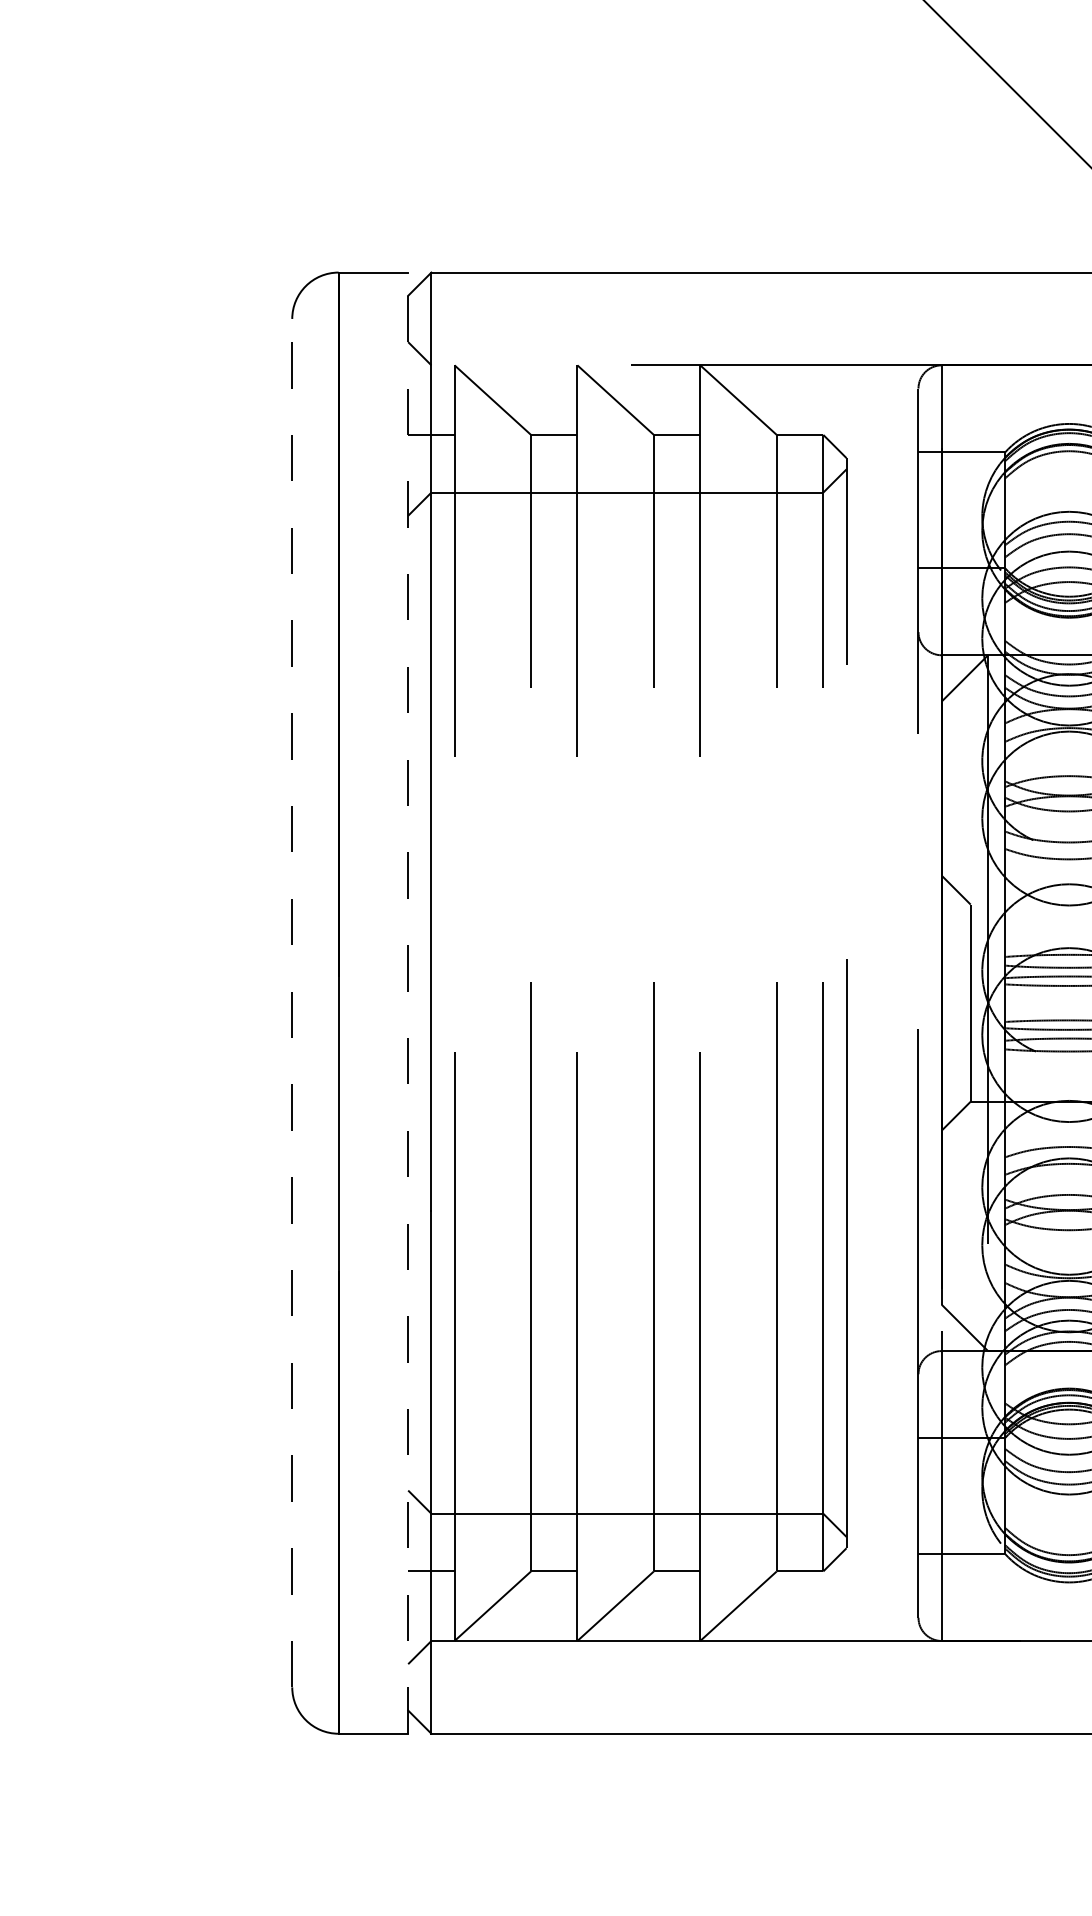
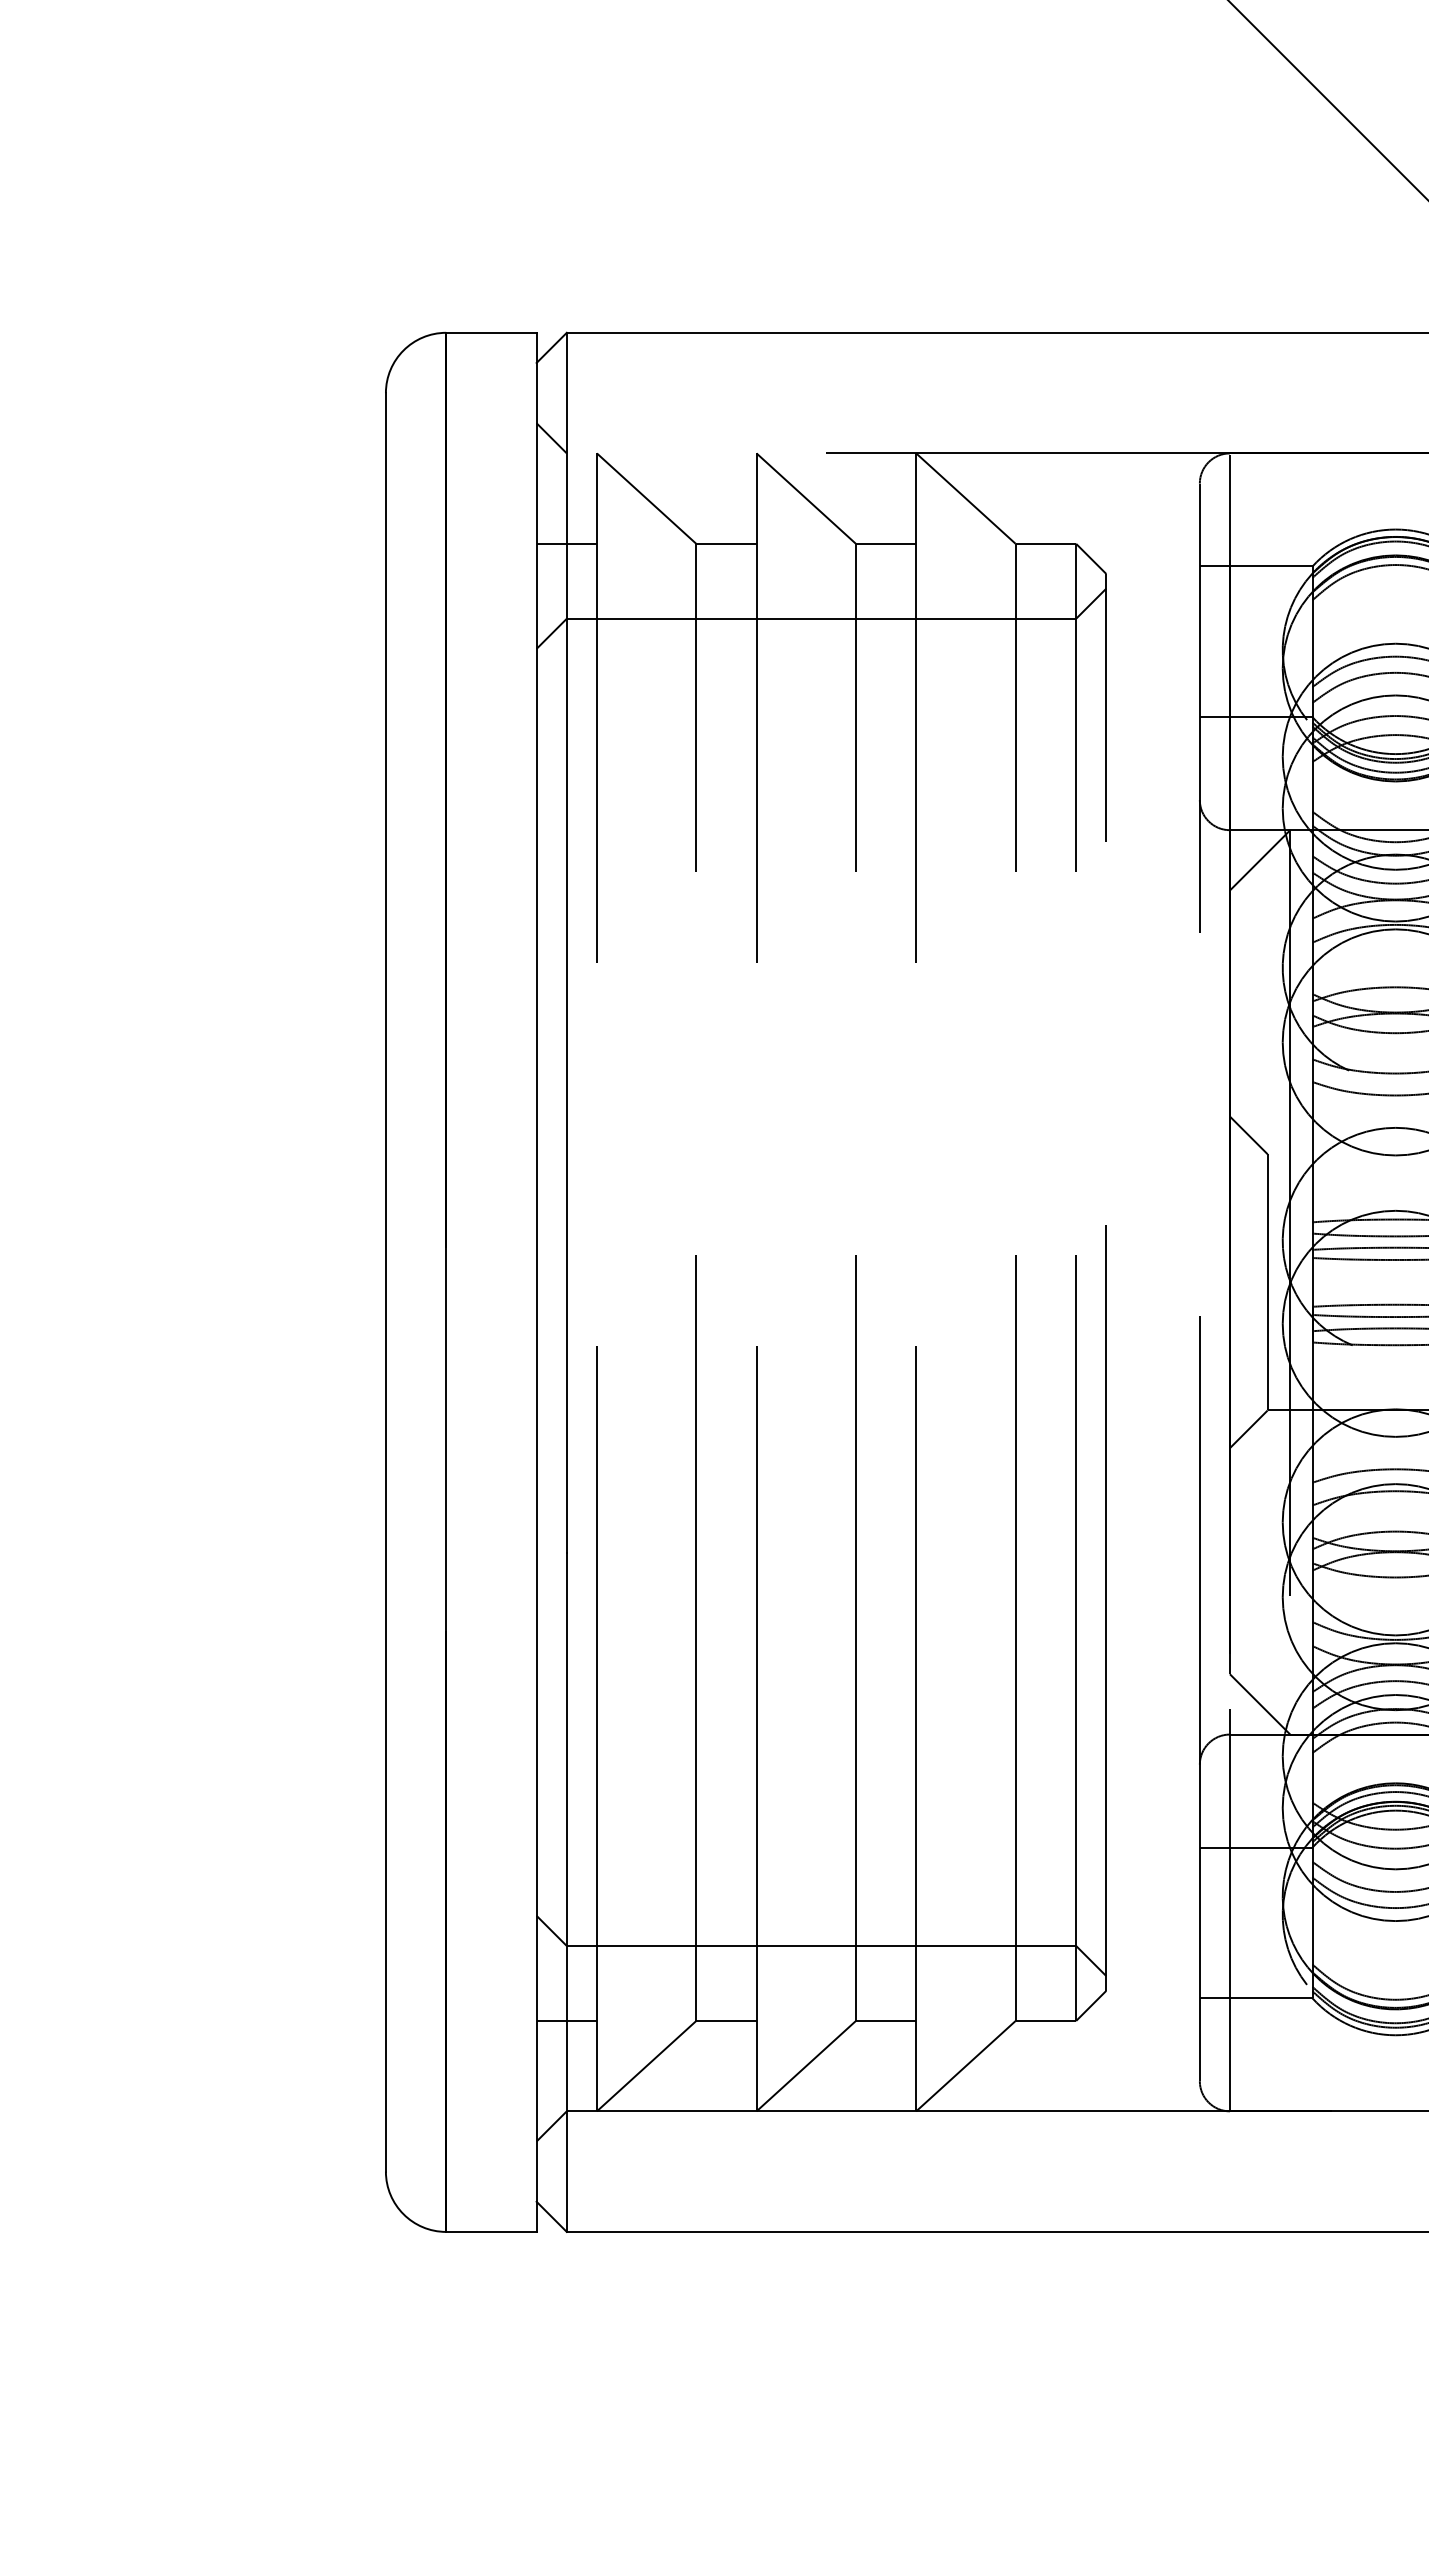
line: (291, 1002) -> (385, 1281), dashed -> solid
line: (408, 1003) -> (536, 1282), dashed -> solid

